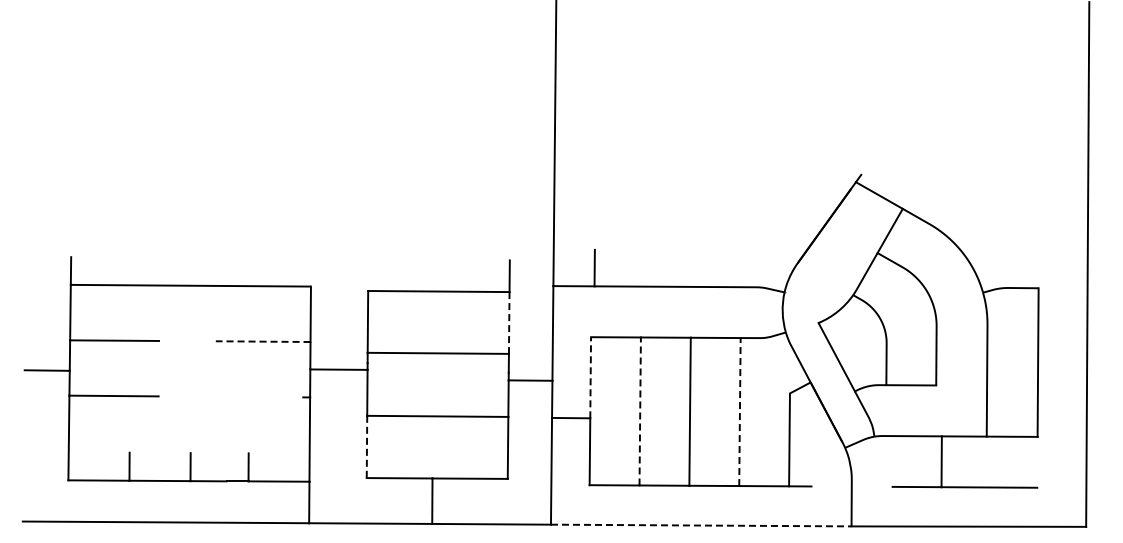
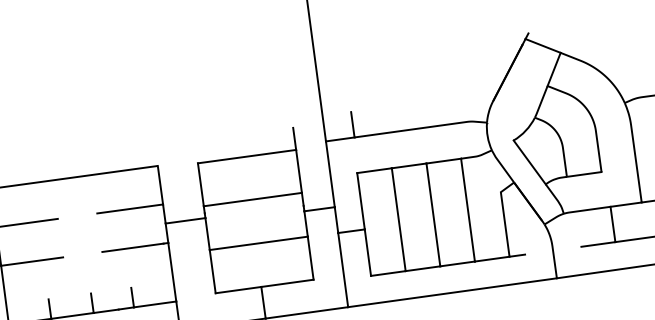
line: (509, 322) -> (299, 171), dashed -> solid
line: (262, 341) -> (129, 208), dashed -> solid
line: (590, 377) -> (360, 201), dashed -> solid
line: (259, 396) -> (133, 247), added
line: (640, 410) -> (398, 219), dashed -> solid
line: (739, 411) -> (467, 209), dashed -> solid
line: (366, 447) -> (212, 272), dashed -> solid
line: (701, 525) -> (452, 292), dashed -> solid

